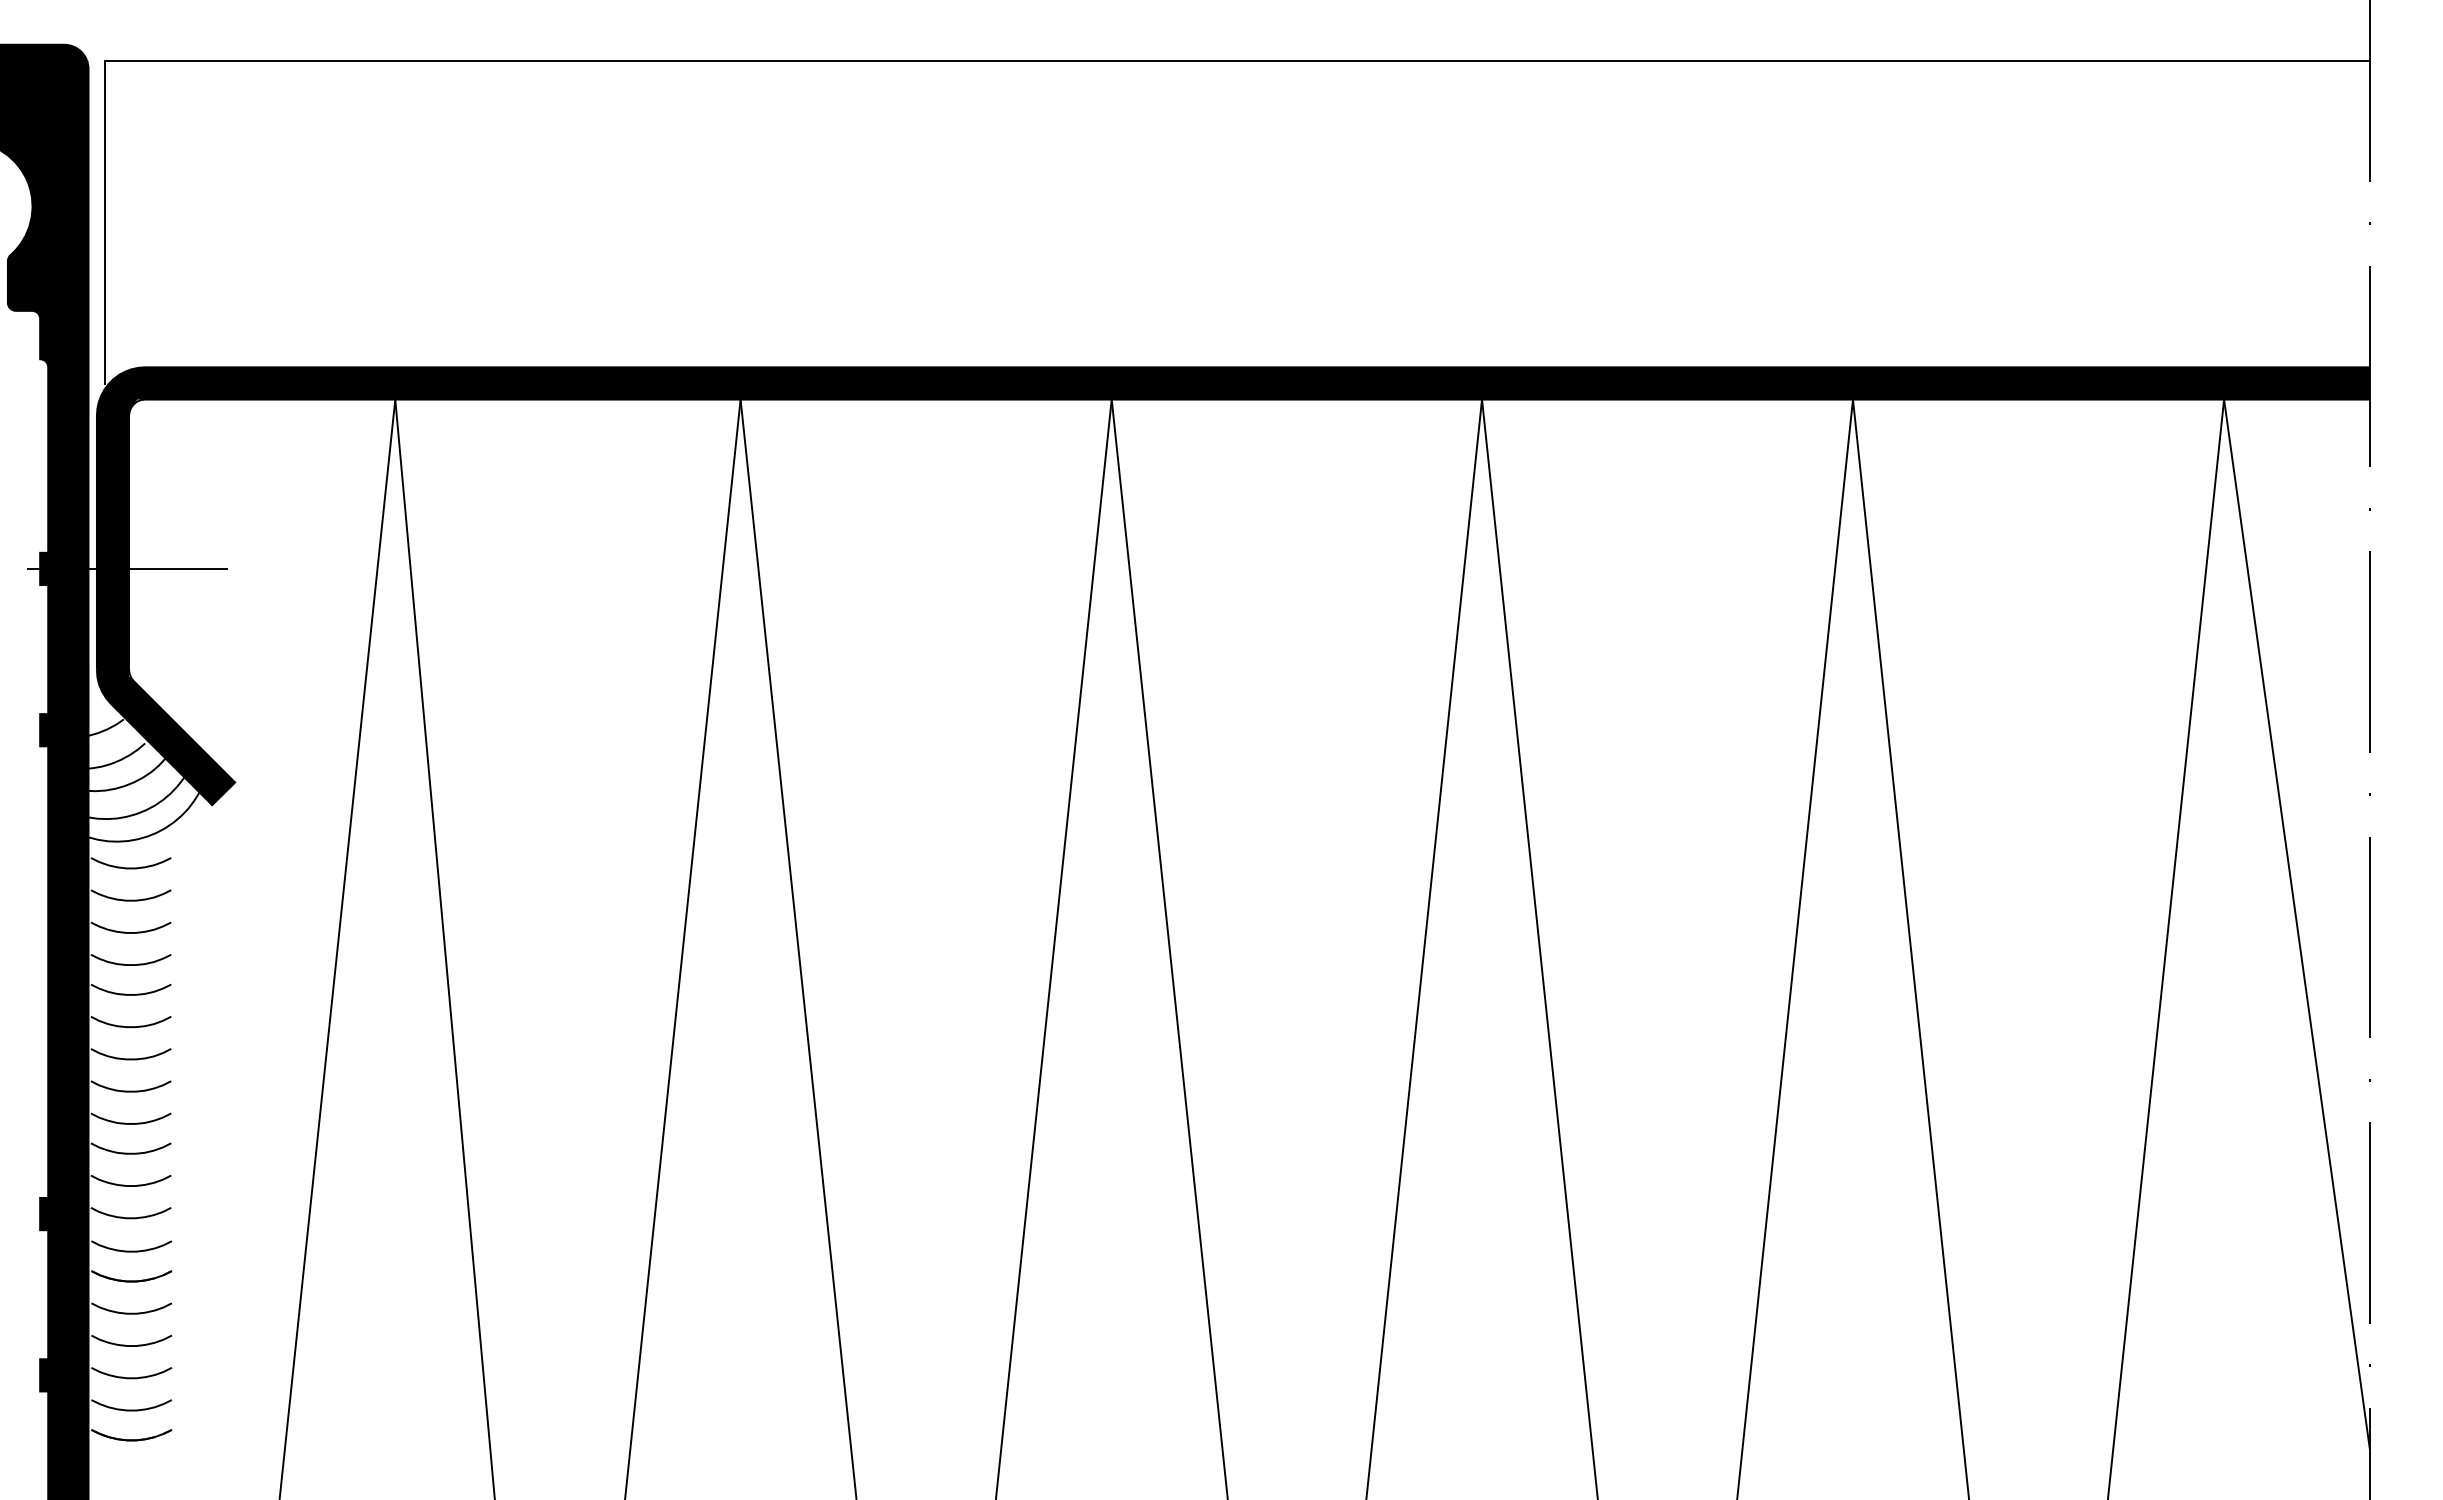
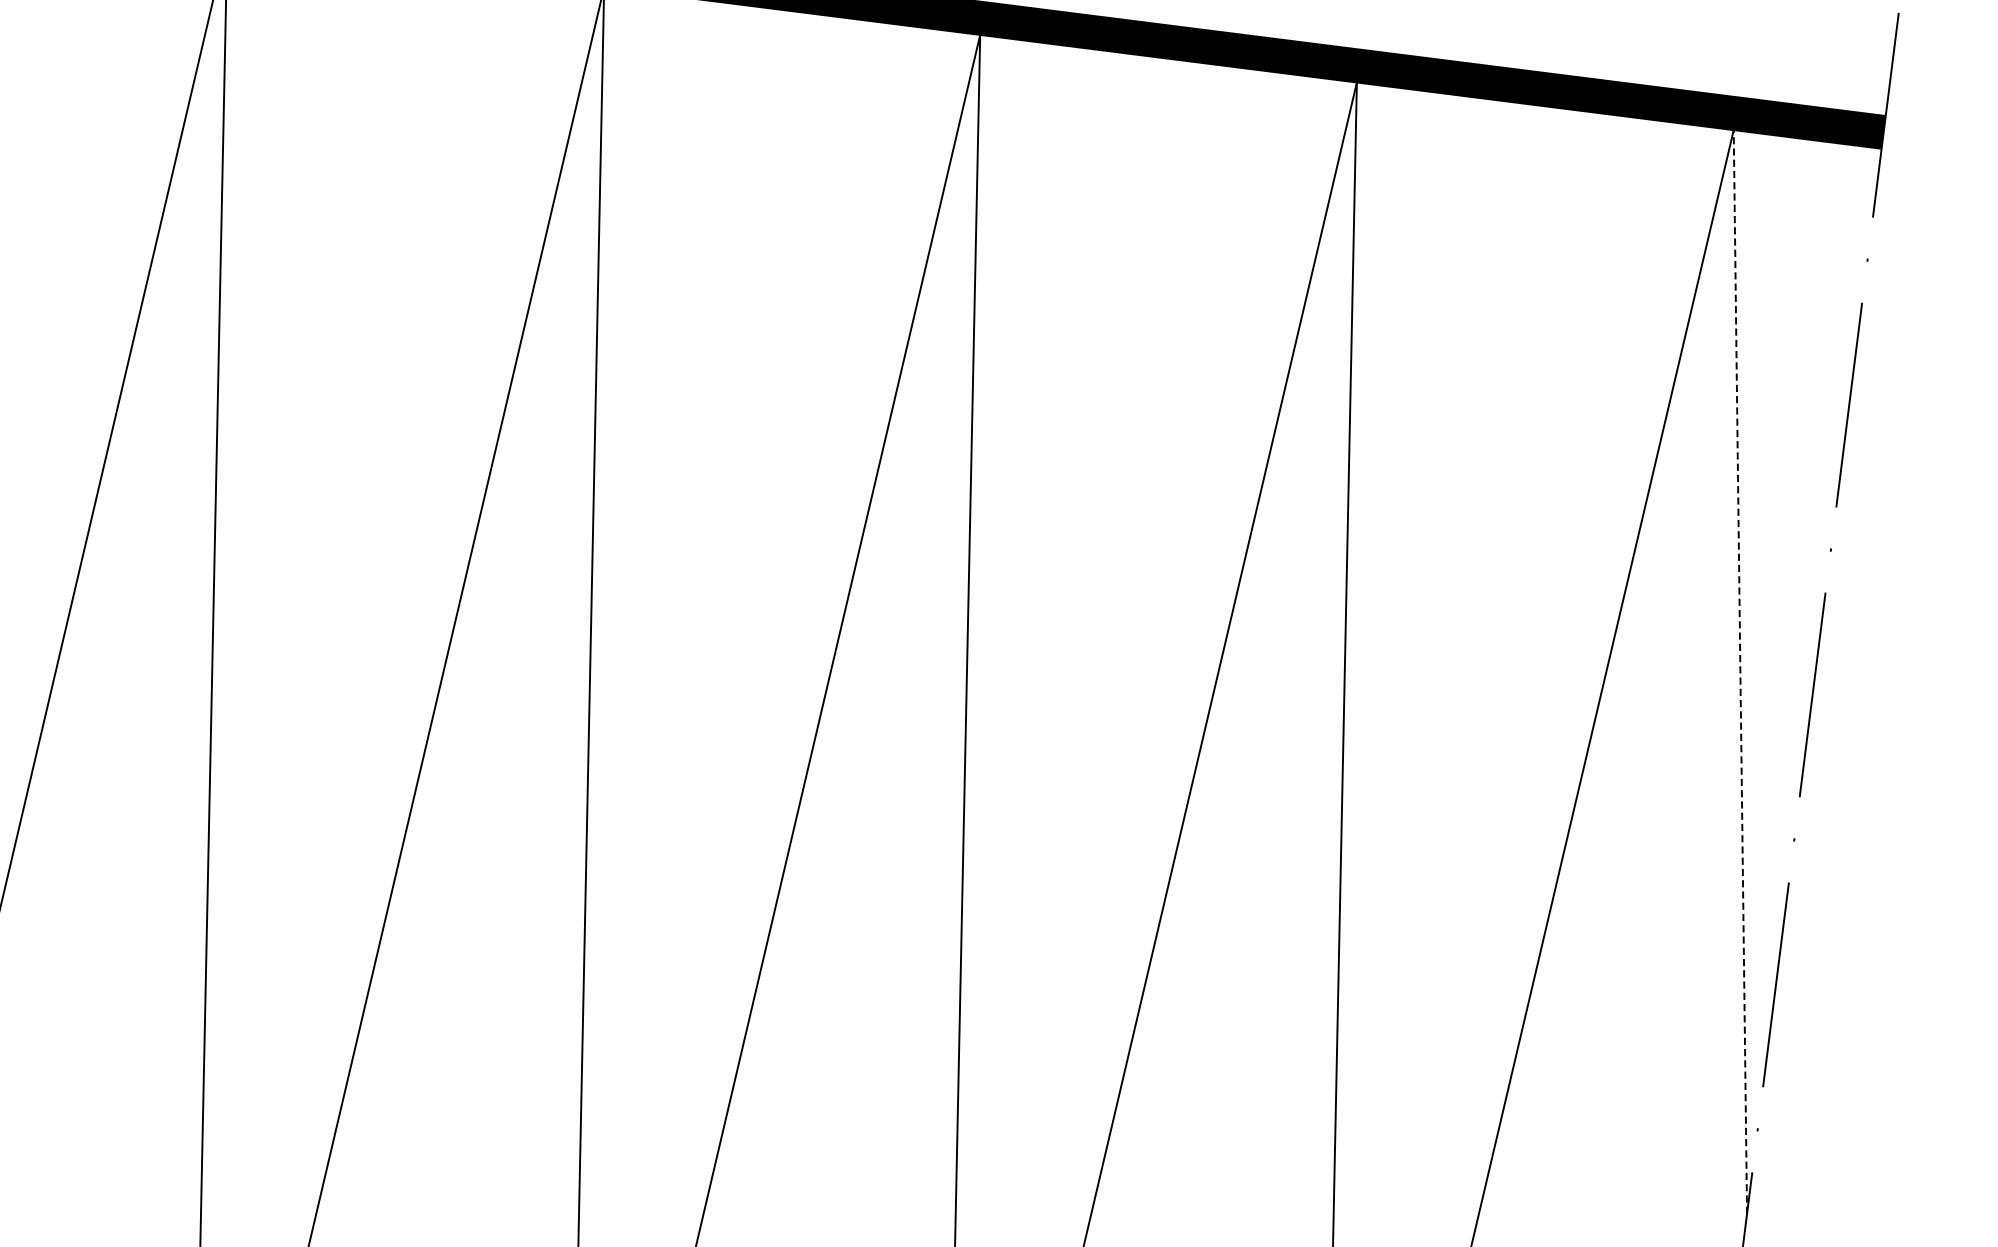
line: (2296, 923) -> (1740, 671), solid -> dashed

